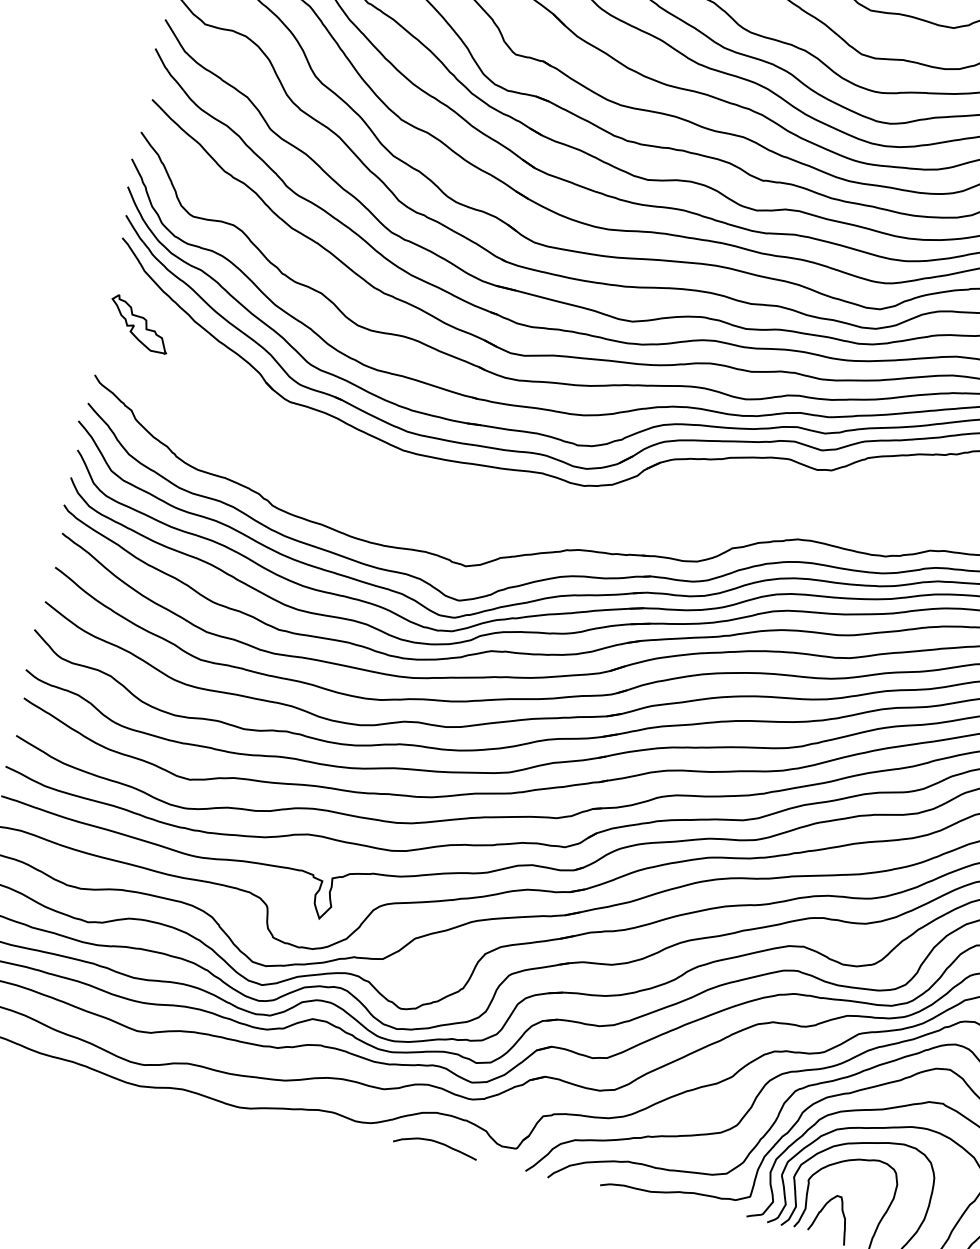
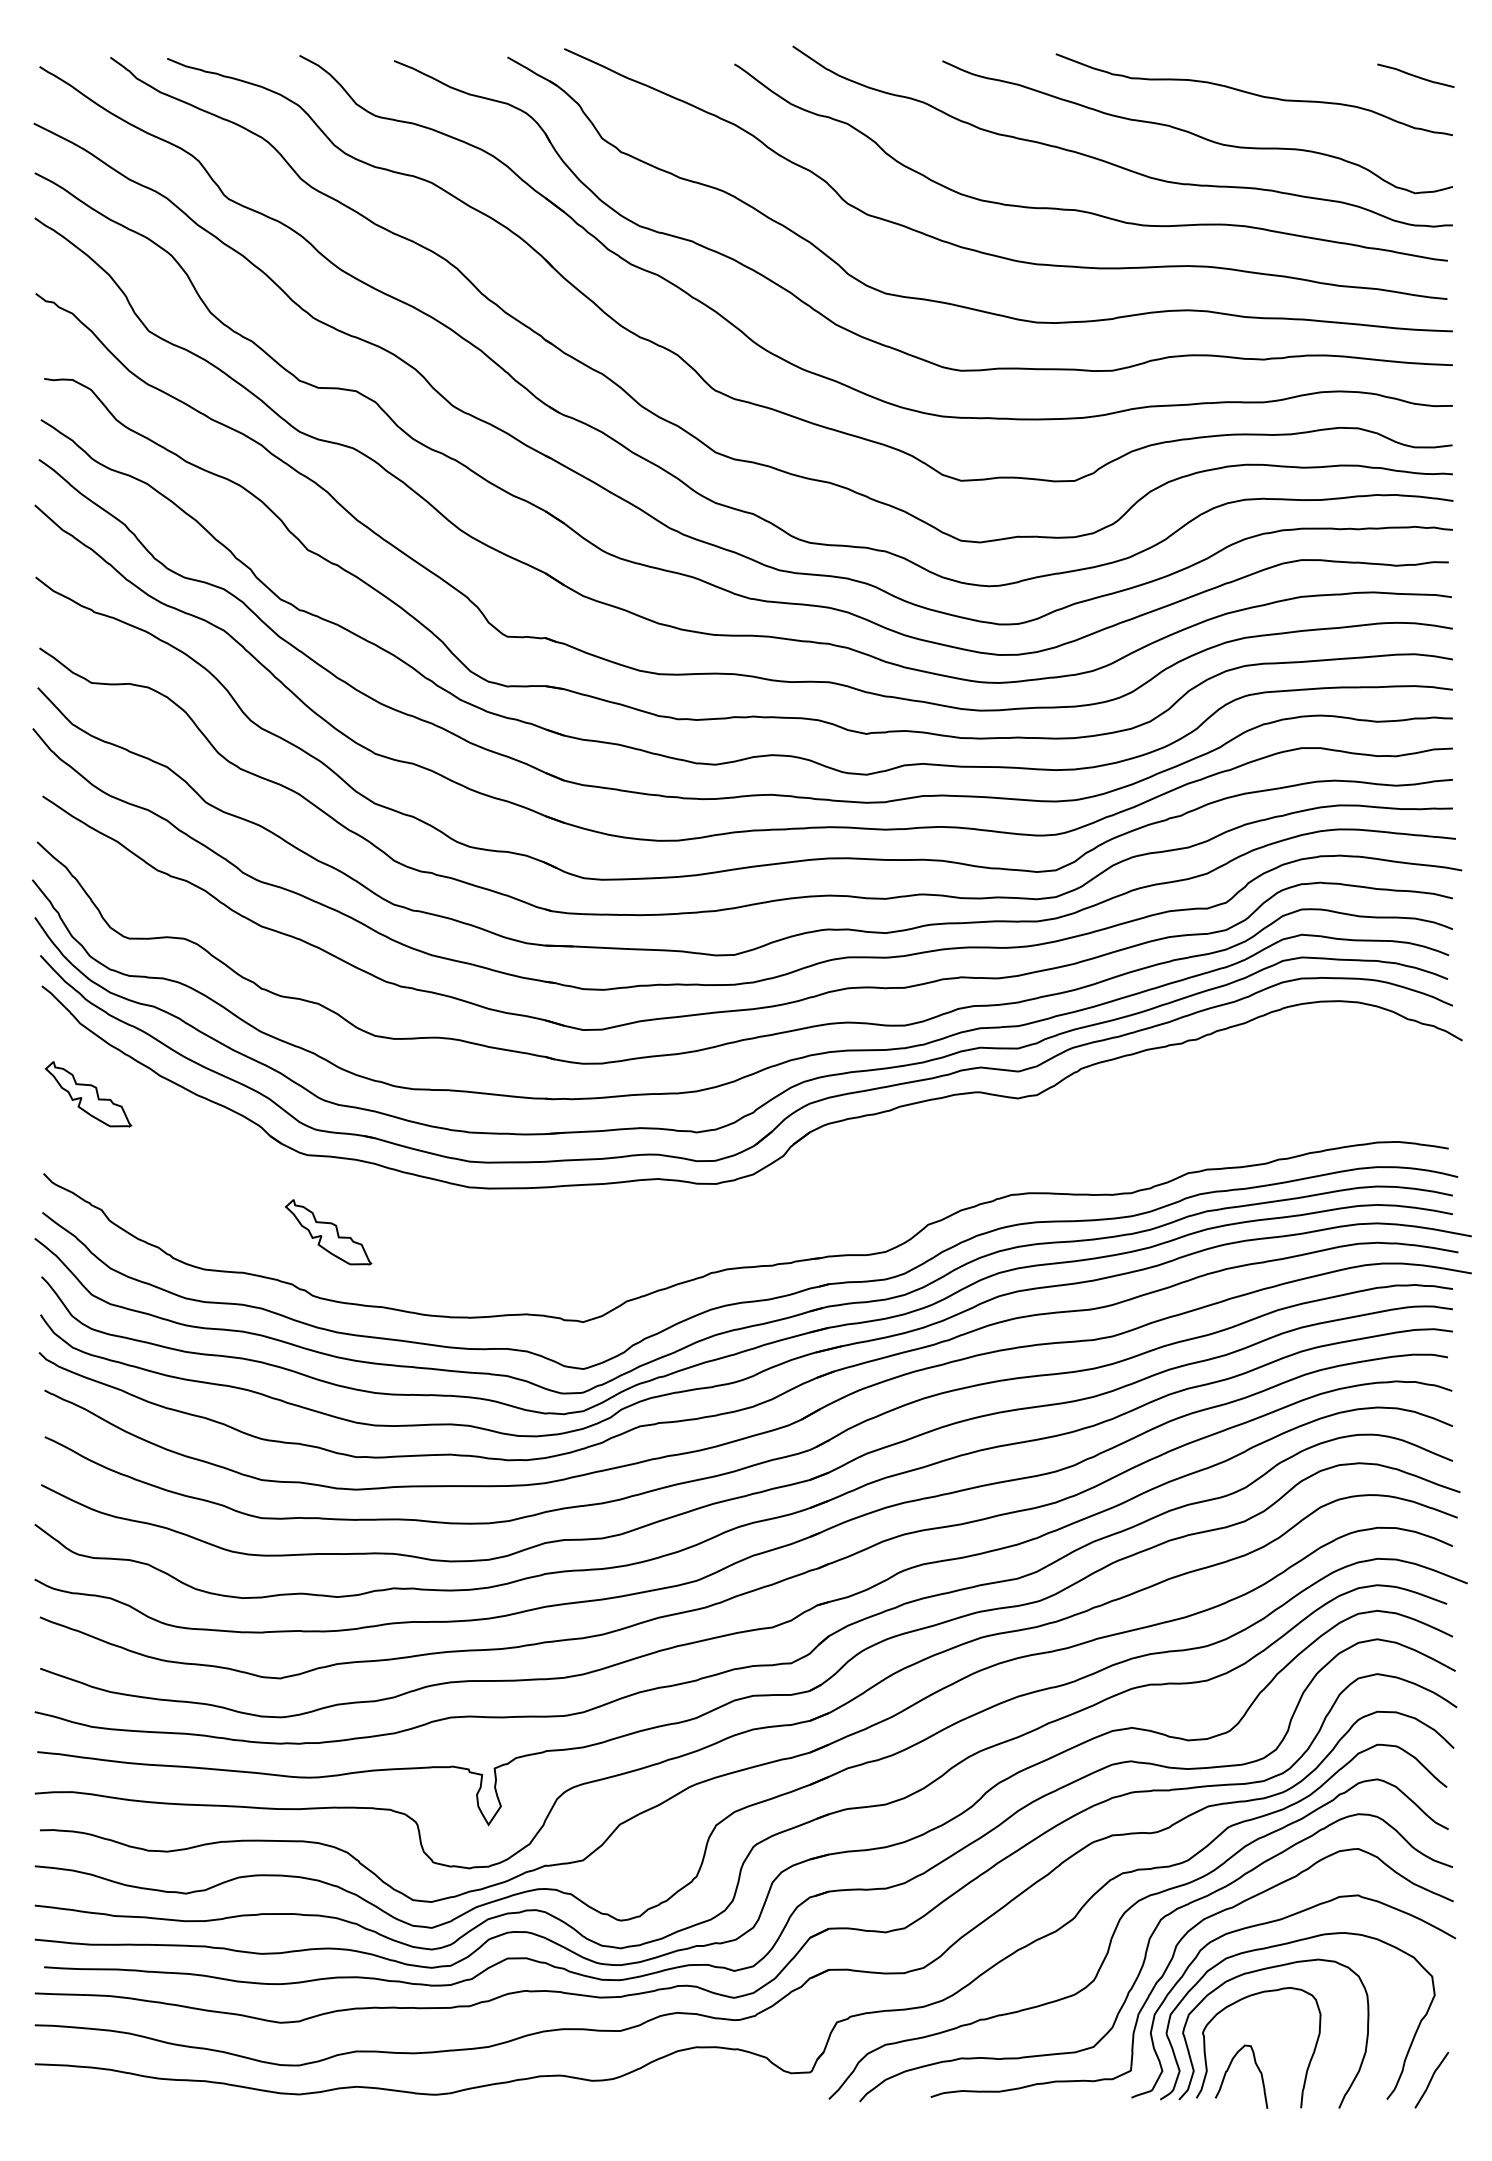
part: (293, 461) -> (328, 1232), added
curve: (435, 1142) -> (703, 2086), removed

